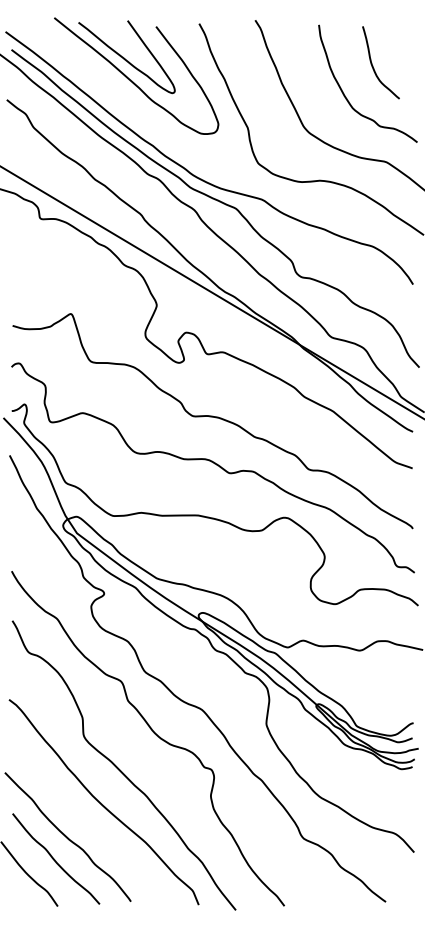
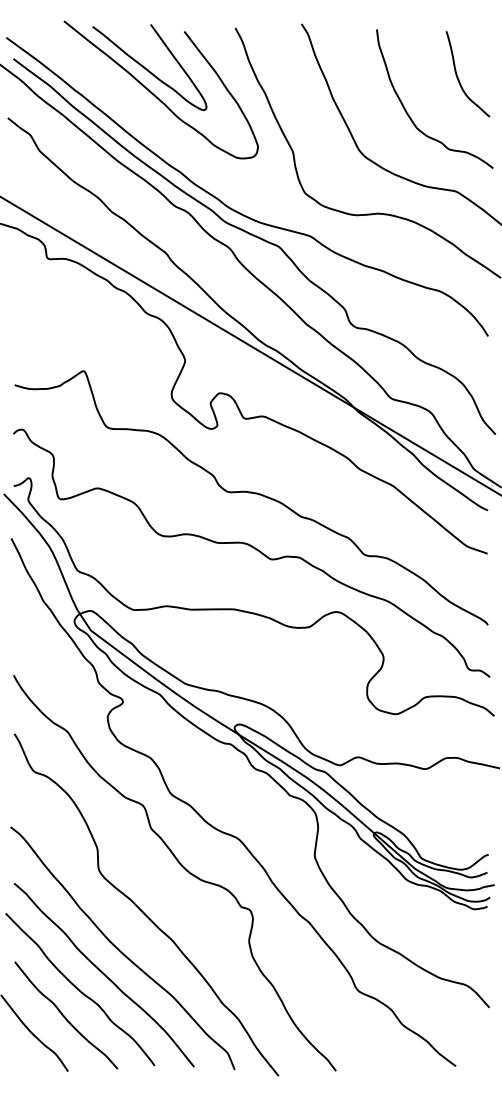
curve: (373, 65) -> (459, 77), moved
curve: (88, 824) -> (104, 974), added

